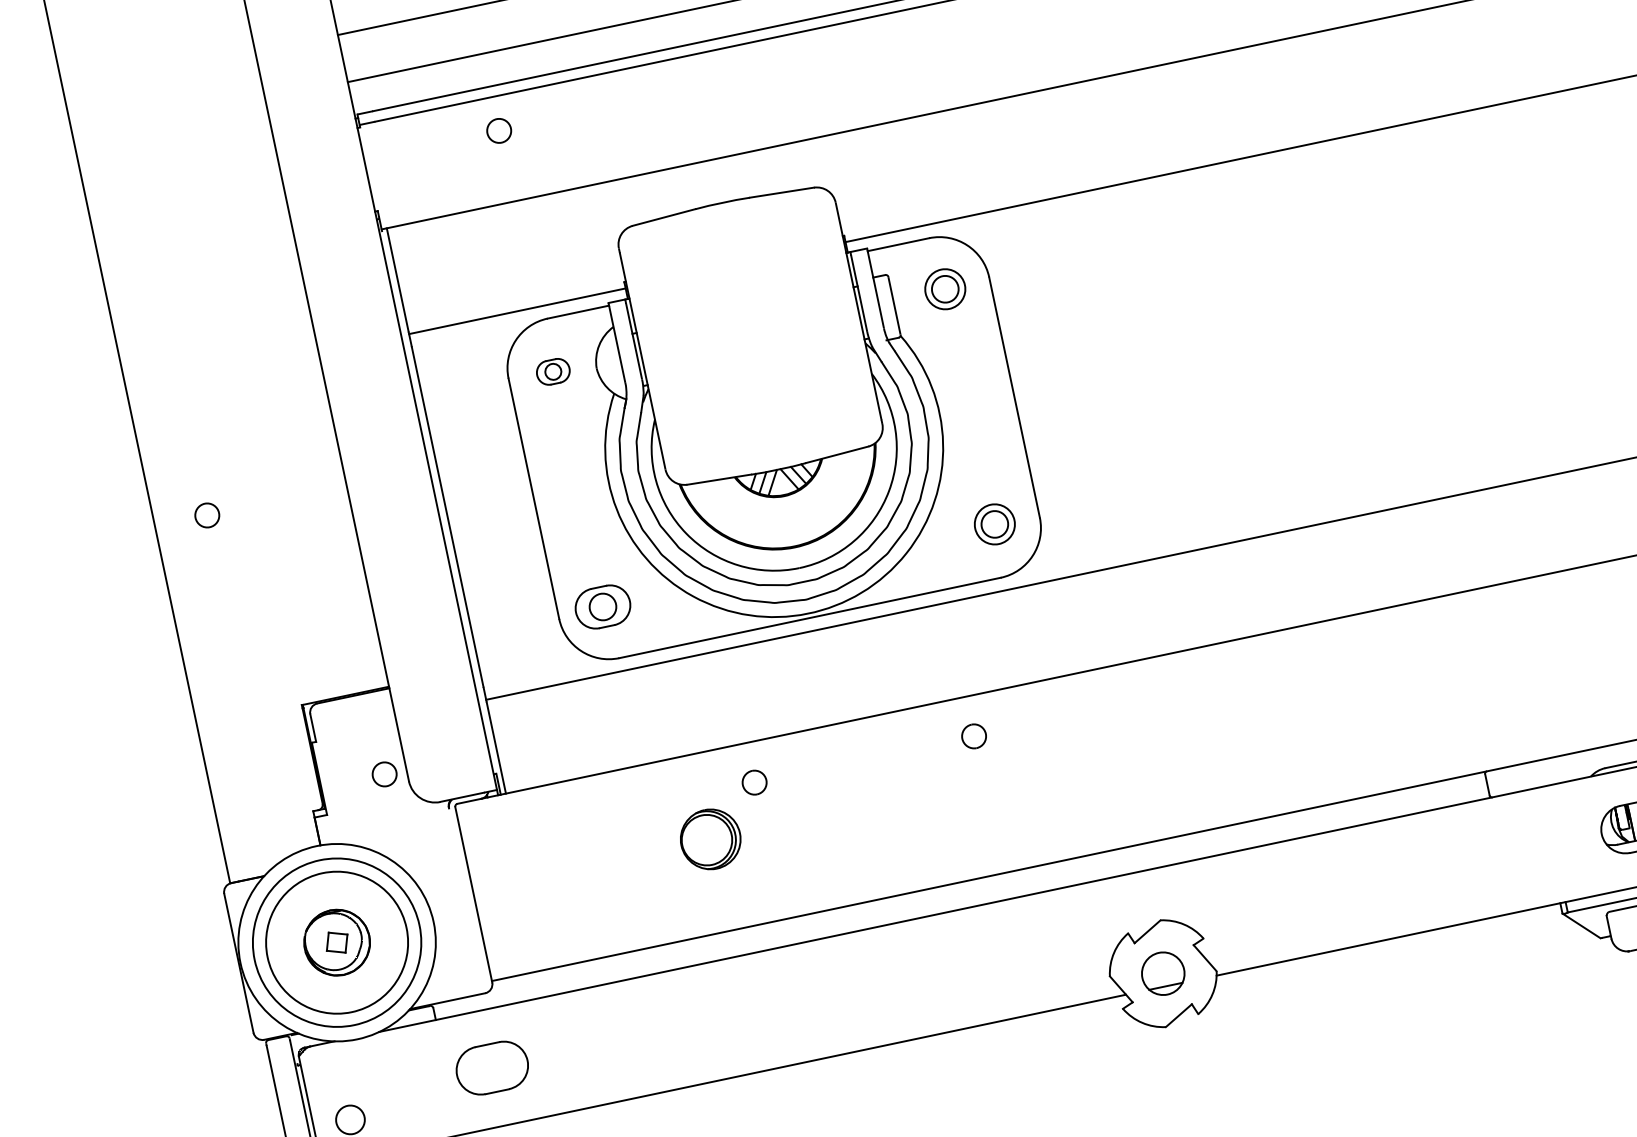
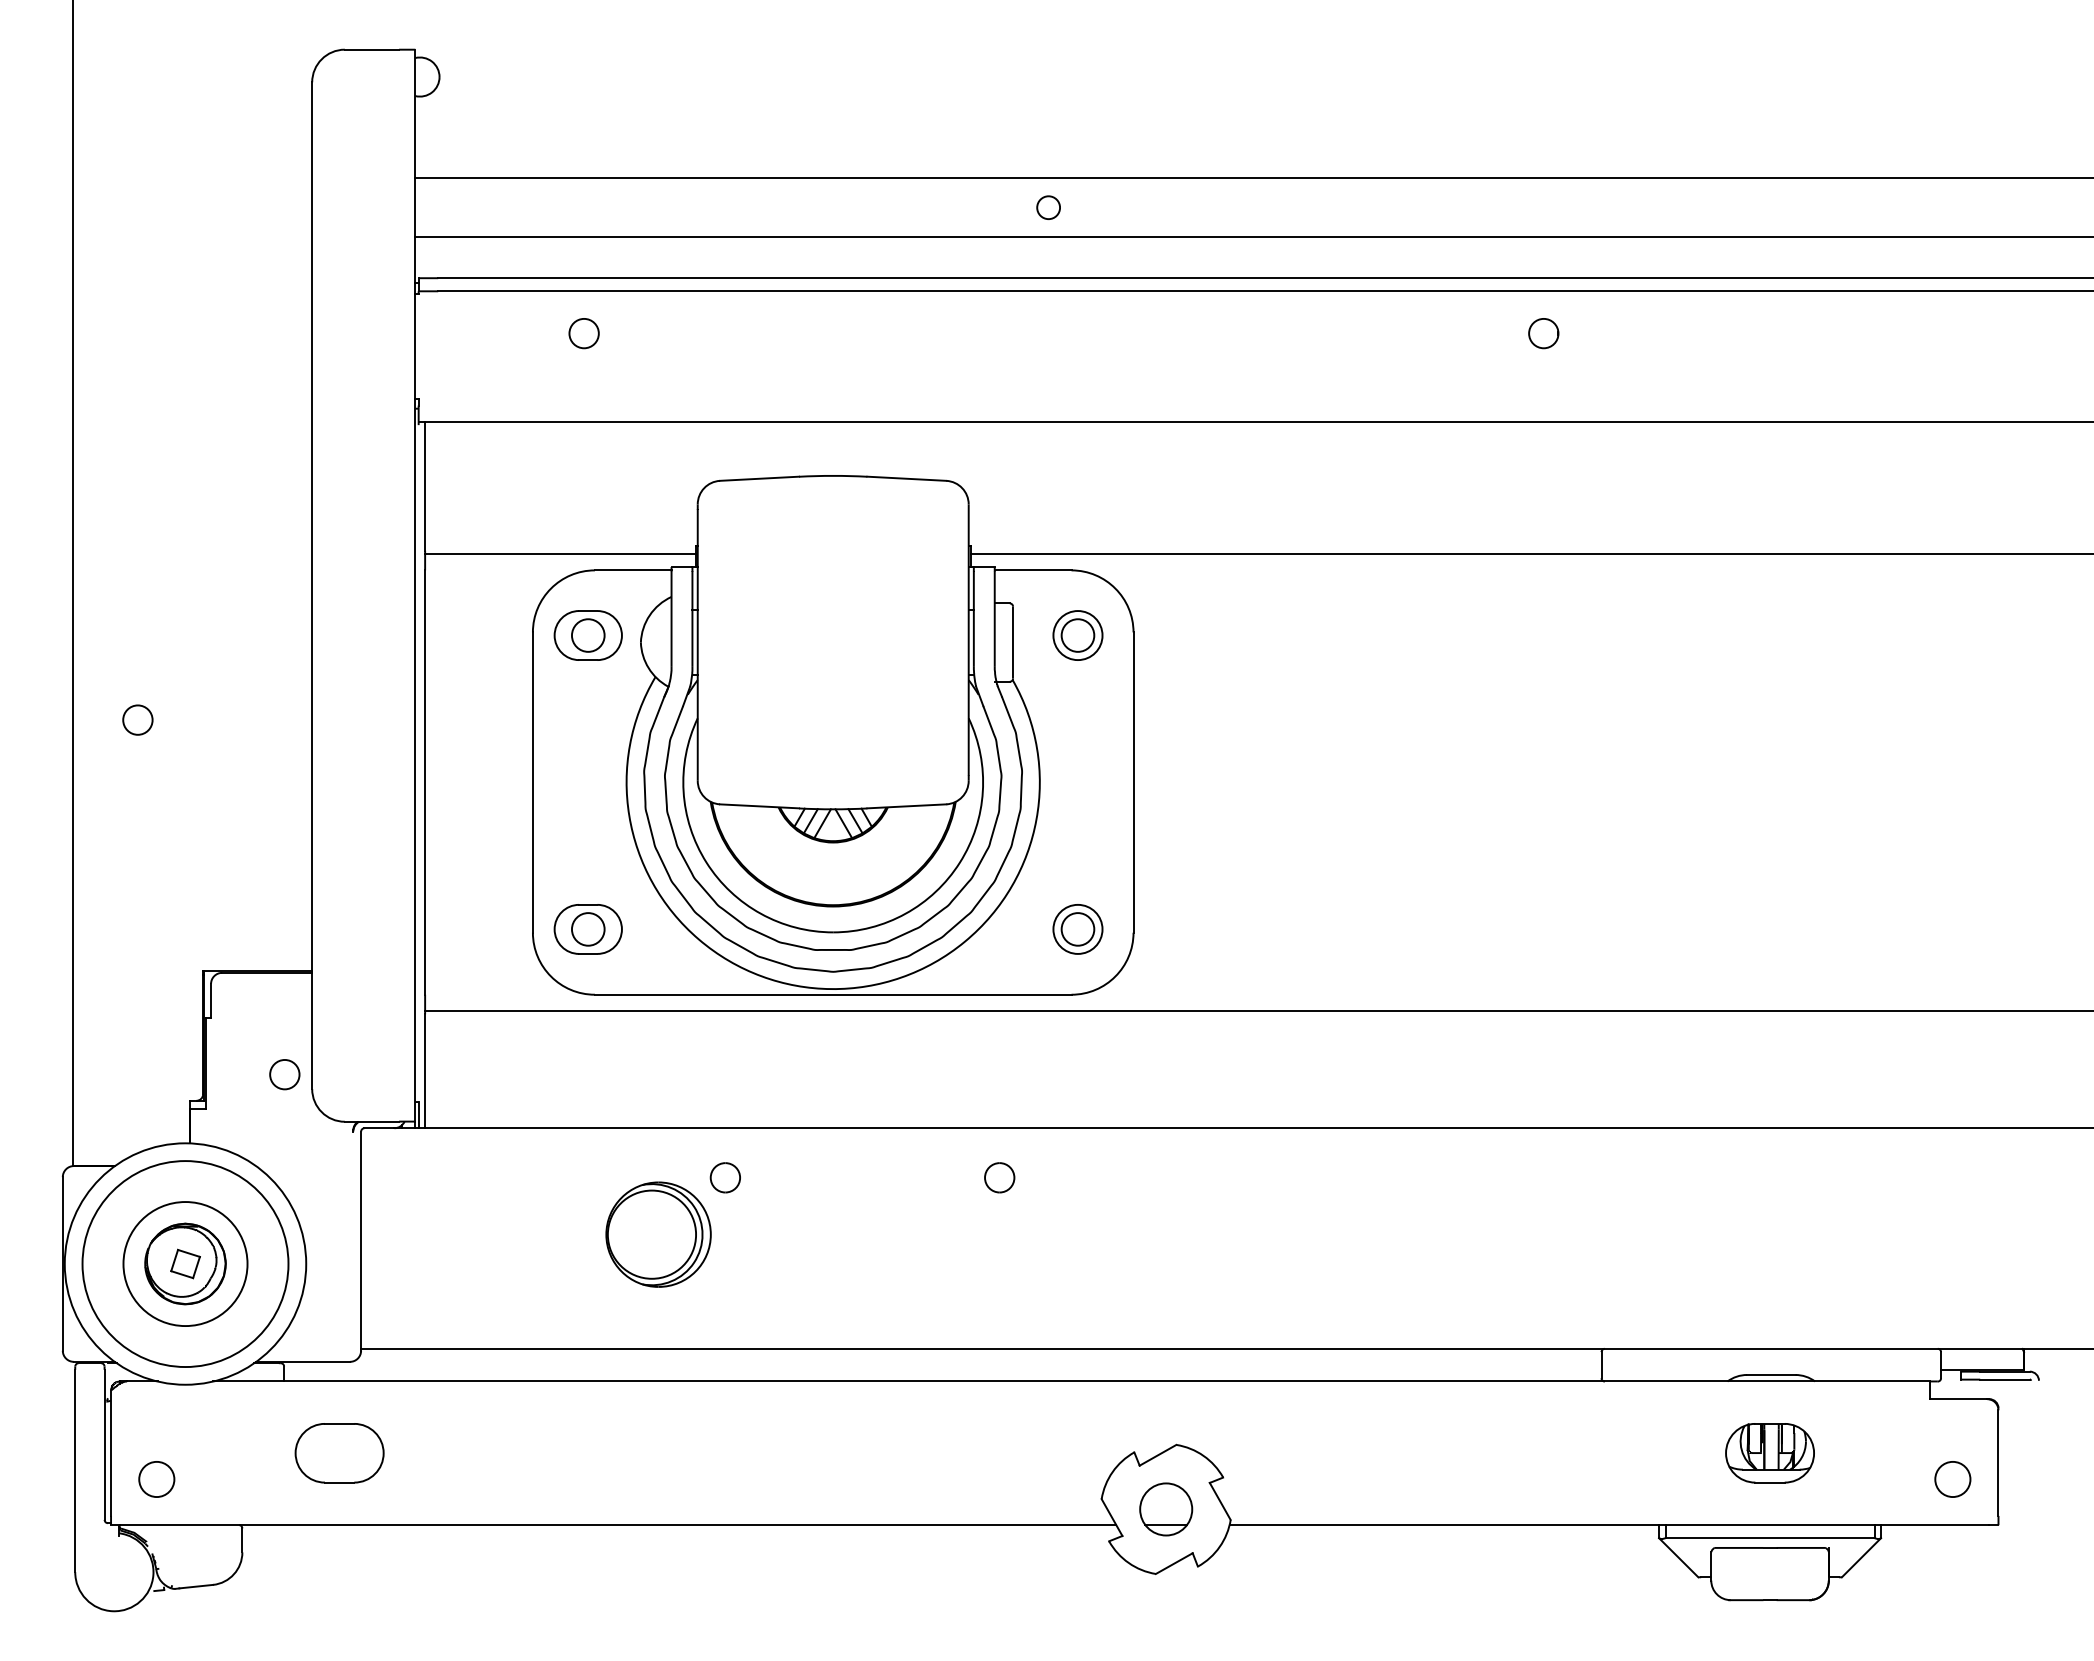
part: (552, 371) -> (587, 635), size x1.67
part: (710, 839) -> (658, 1234), size x1.43
circle: (337, 943) -> (185, 1264), size x0.71

